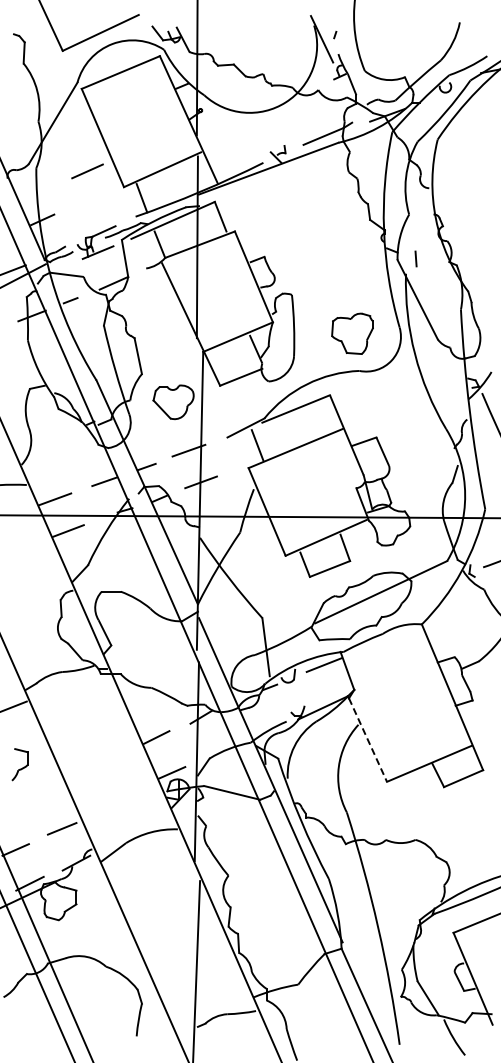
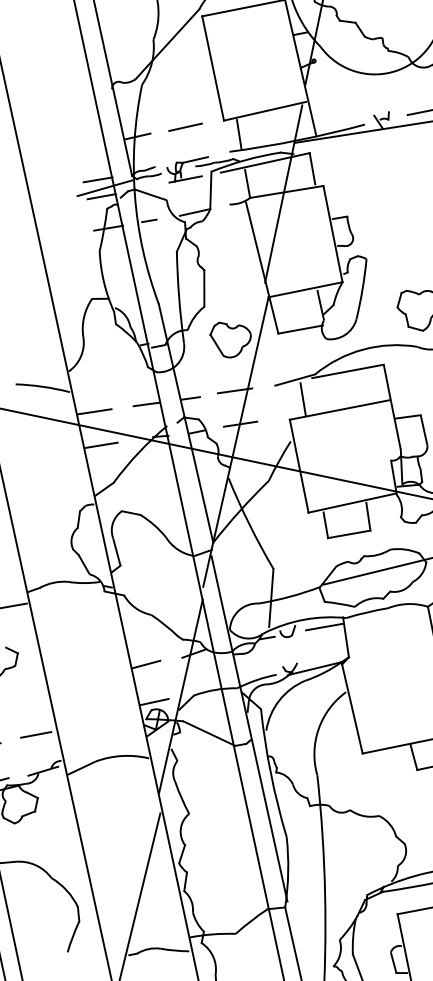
line: (87, 171) -> (185, 127), moved
line: (18, 286) -> (101, 196), added
line: (368, 740) -> (352, 709), dashed -> solid

